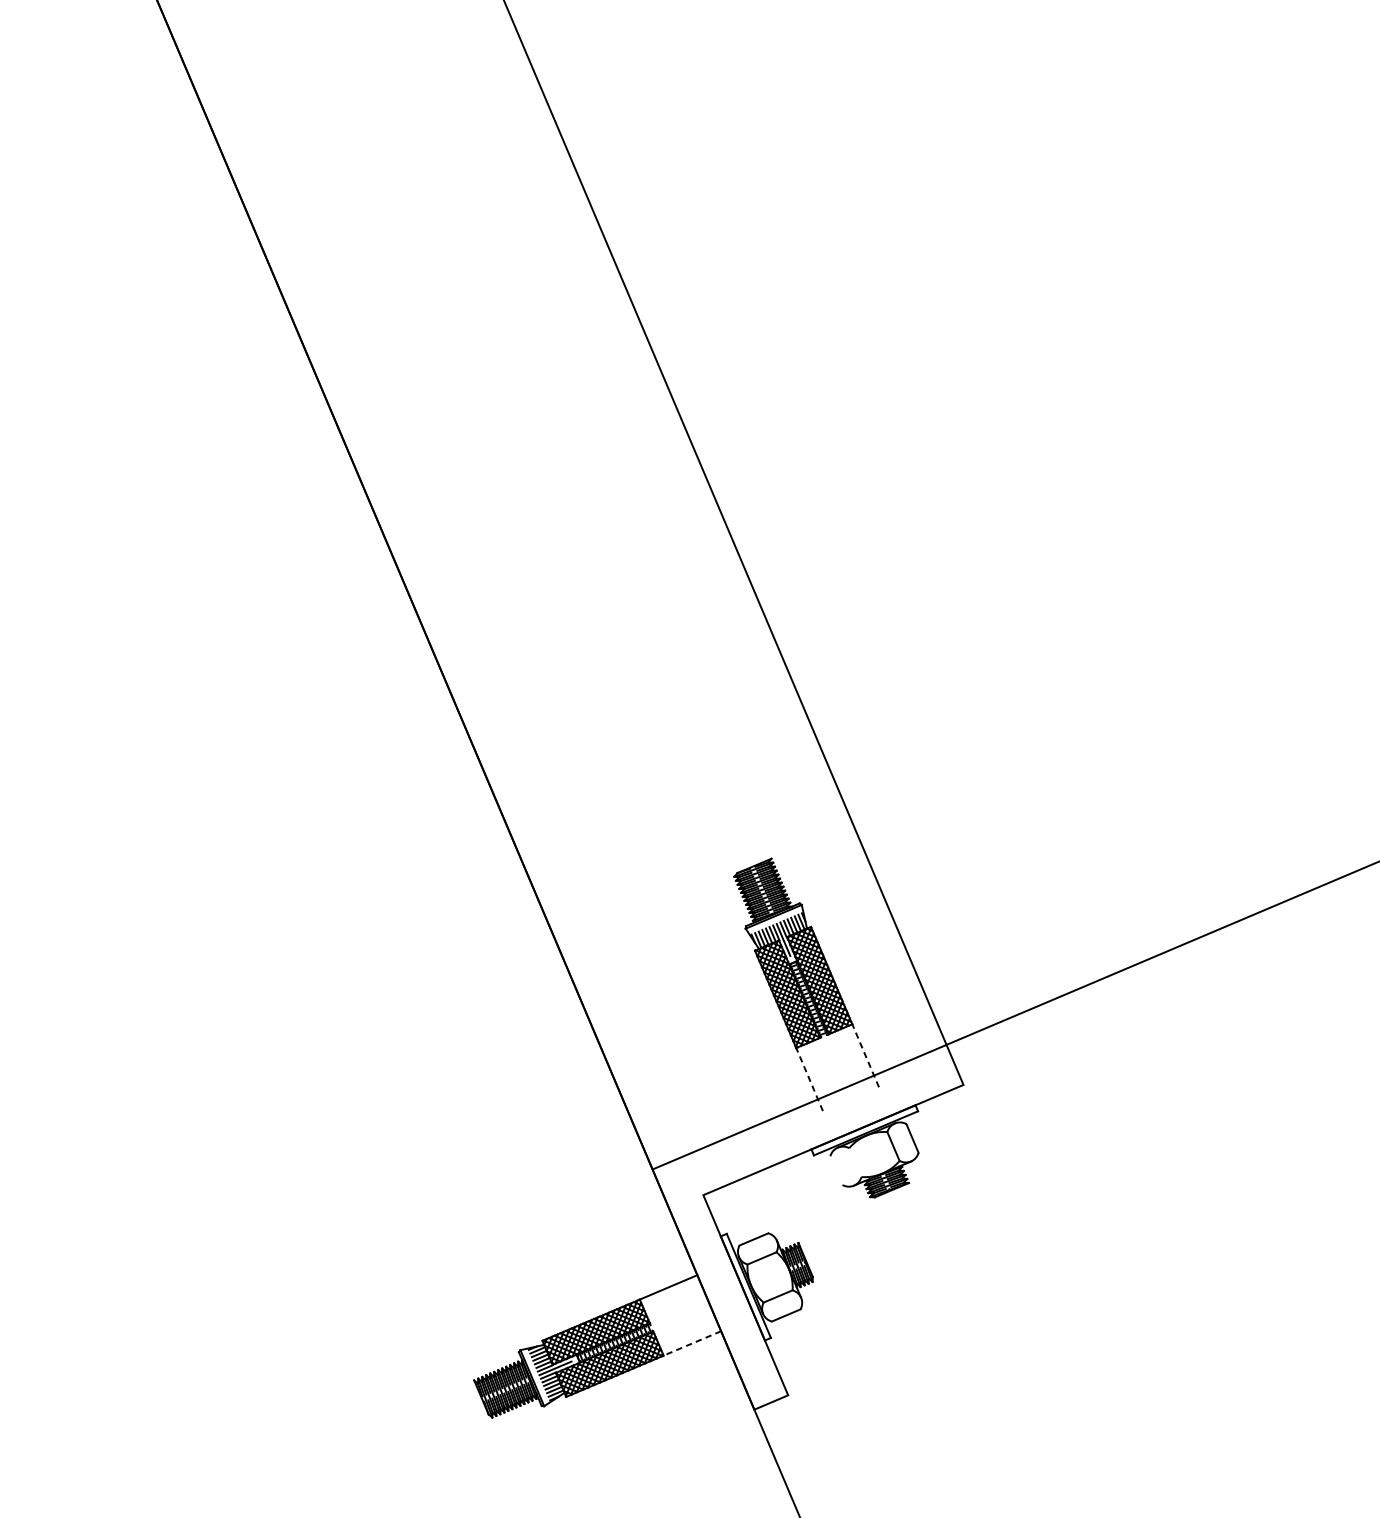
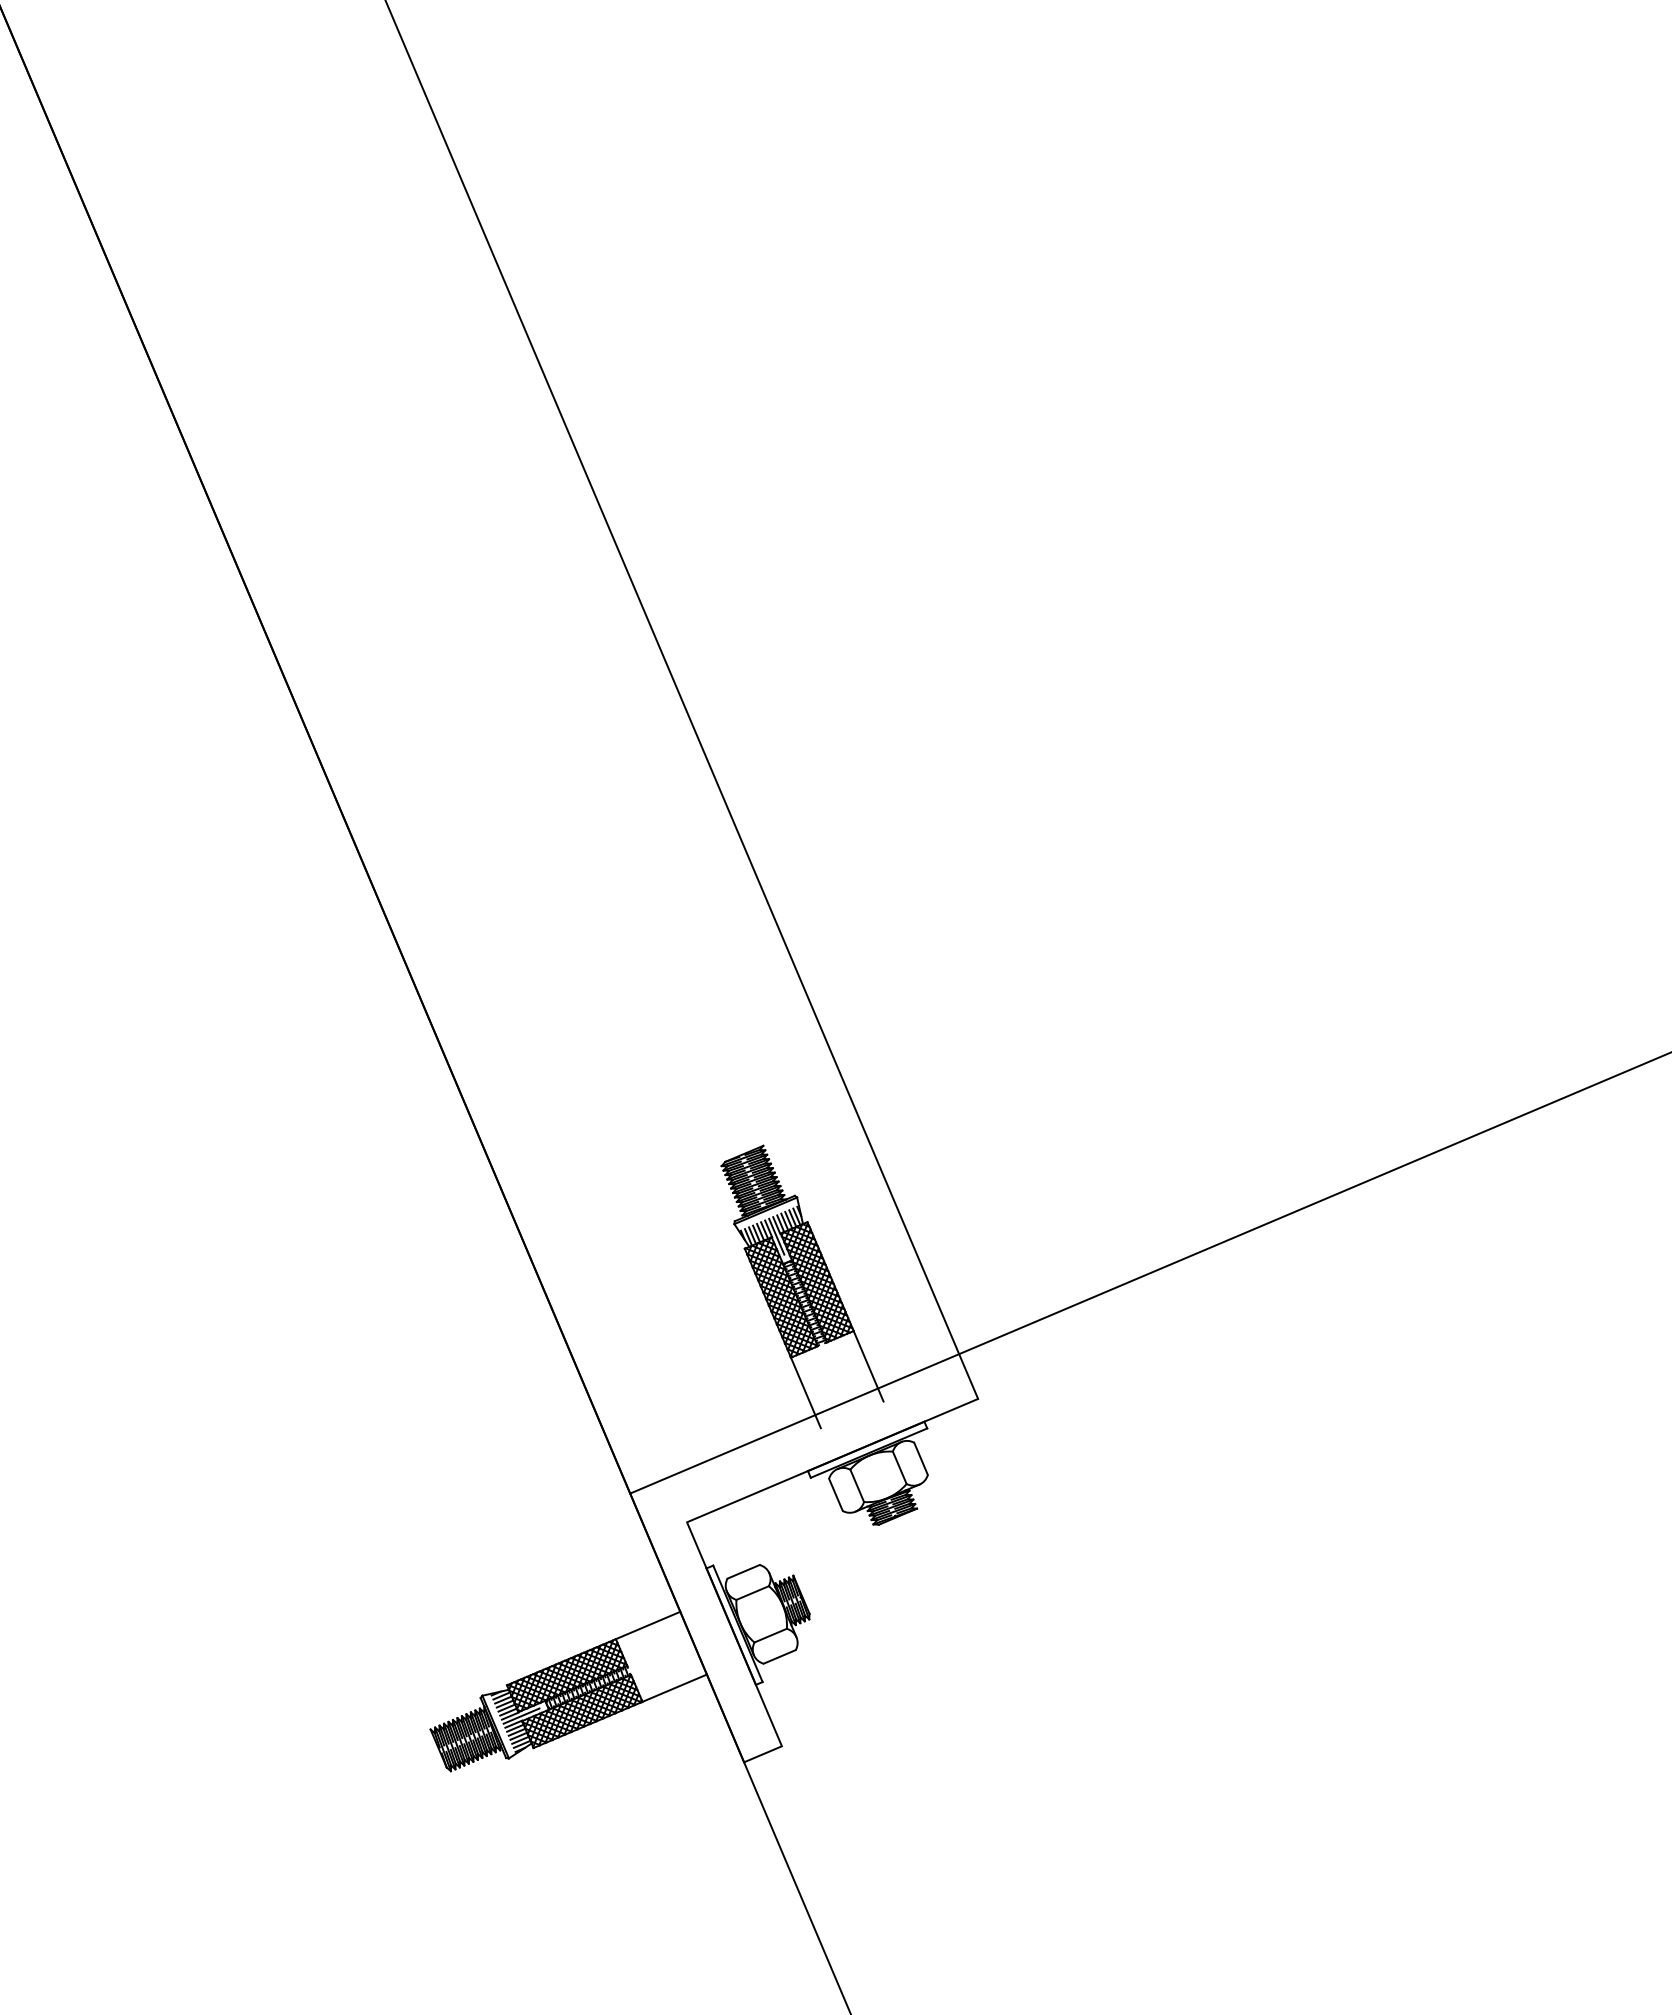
line: (865, 1055) -> (868, 1365), dashed -> solid
line: (809, 1079) -> (805, 1392), dashed -> solid
line: (855, 1162) -> (857, 1485), added
line: (836, 1170) -> (835, 1494), added
line: (692, 1343) -> (674, 1688), dashed -> solid

